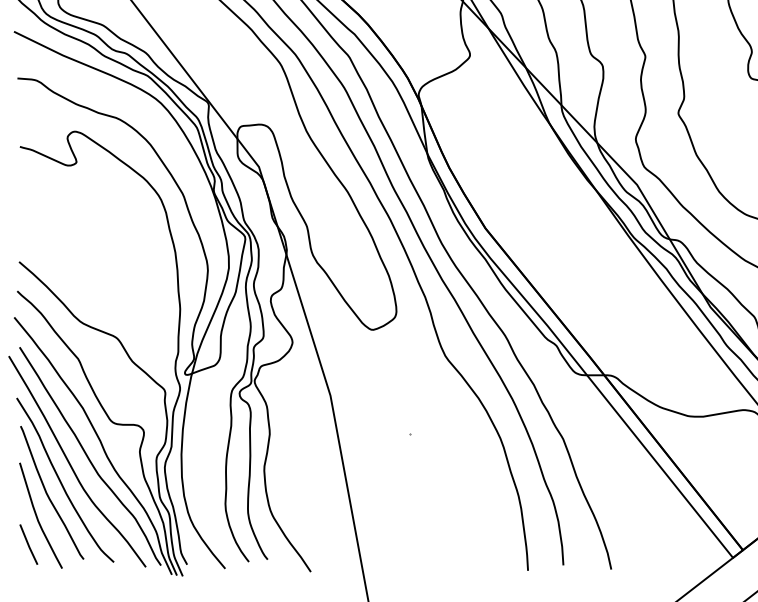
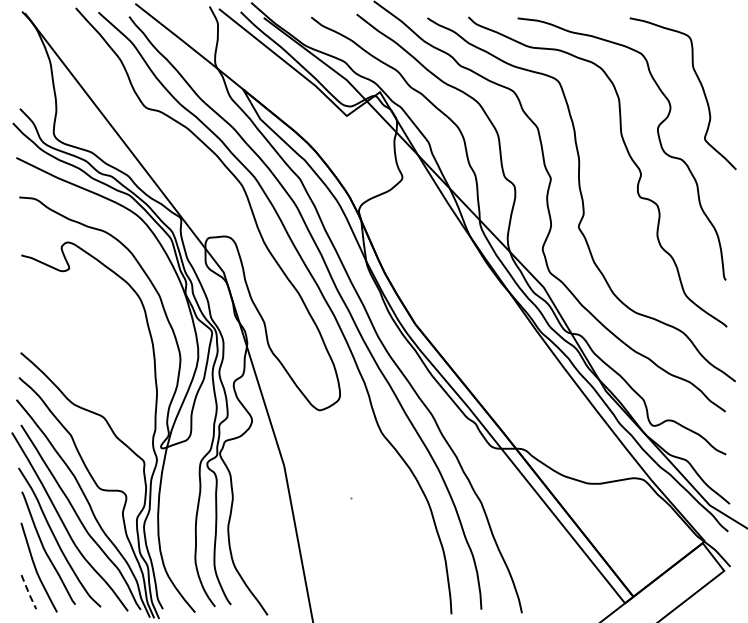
line: (28, 545) -> (28, 592), solid -> dashed

